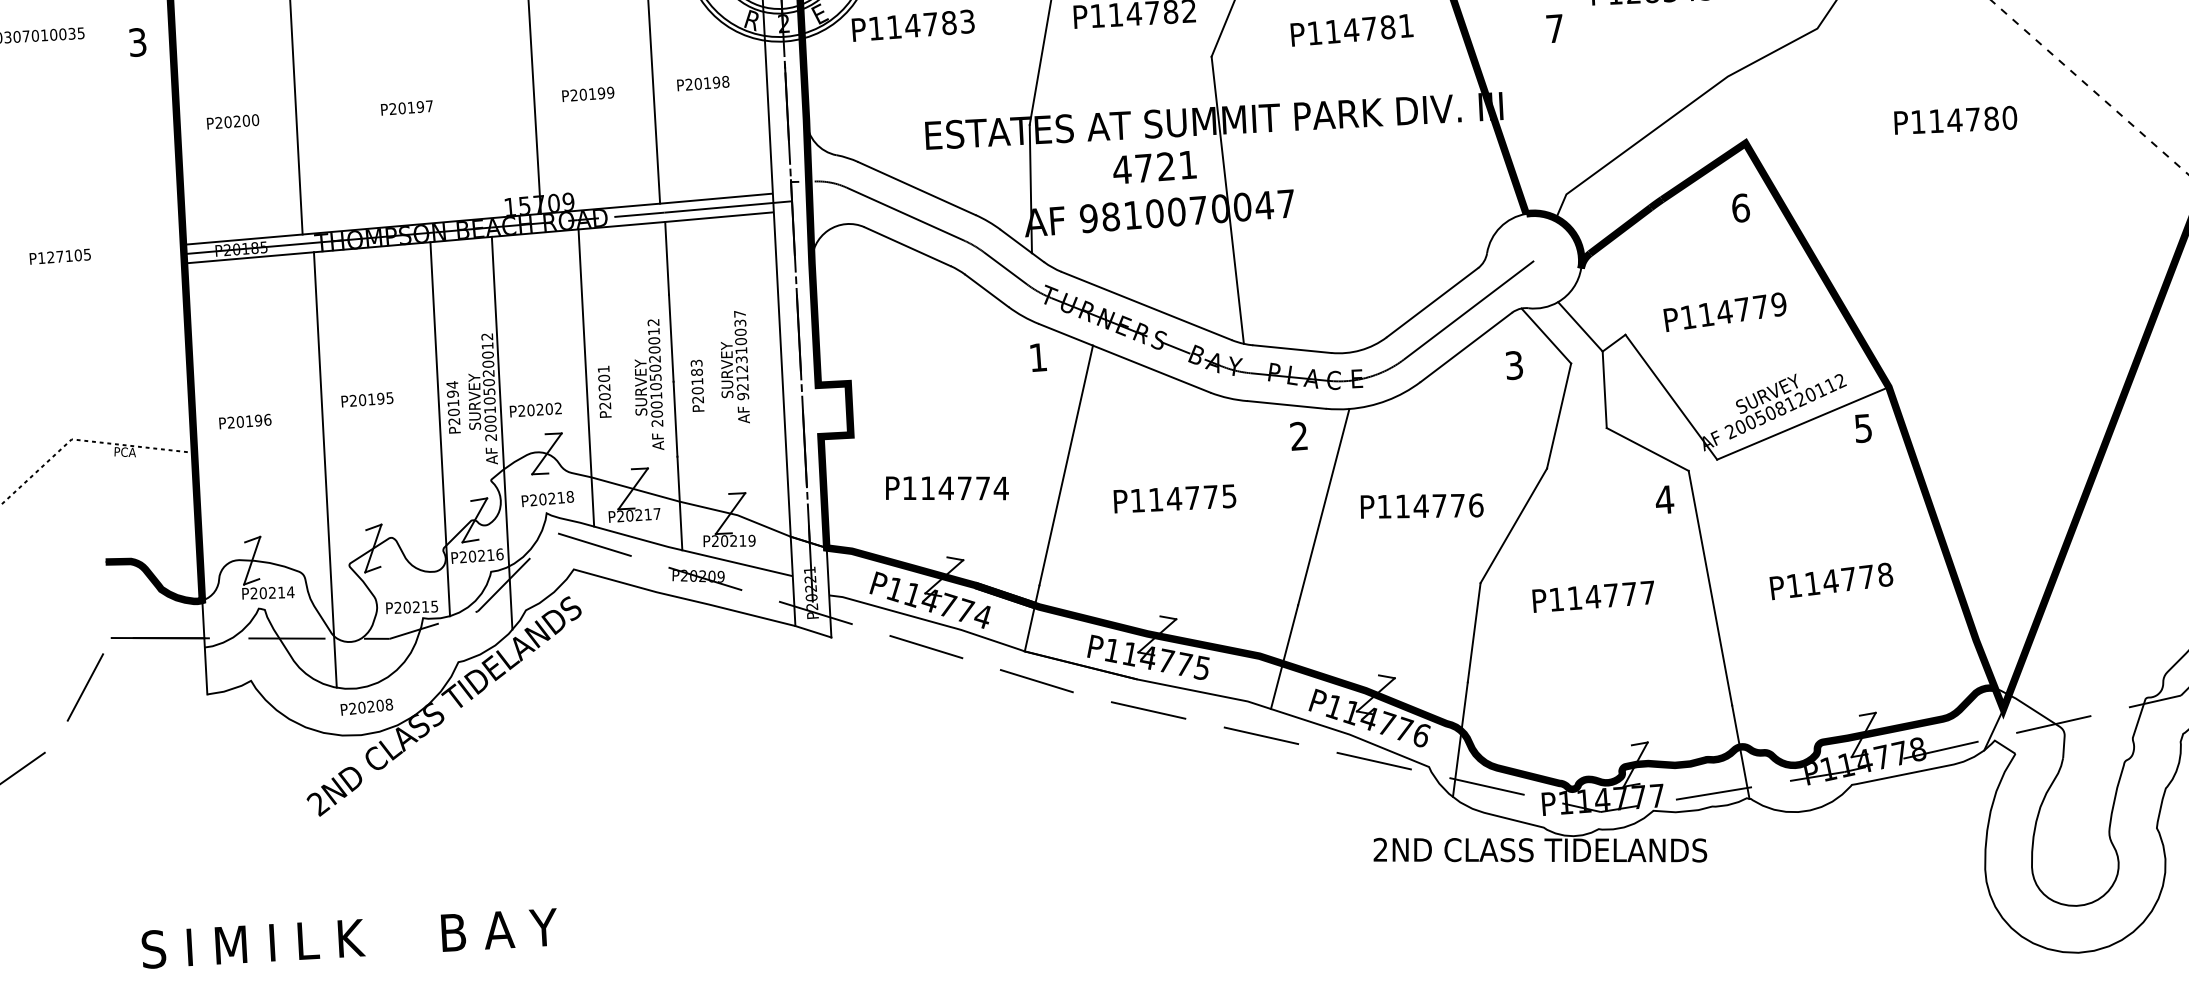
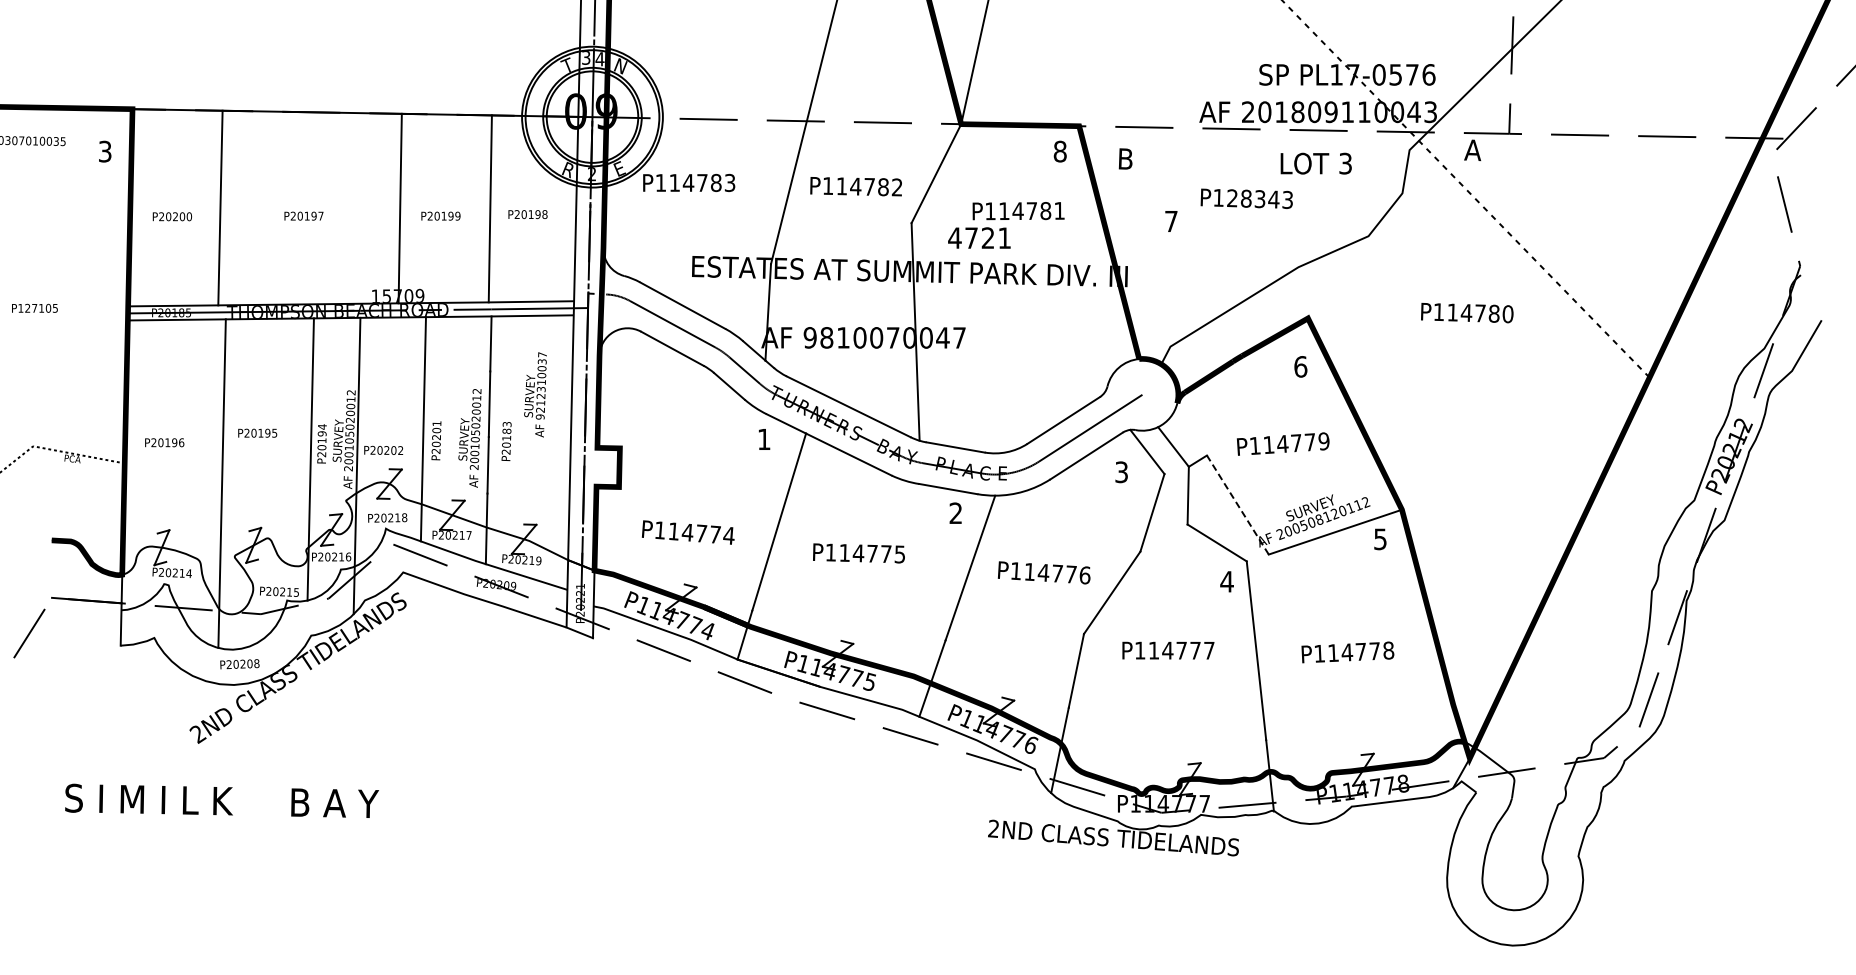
text: (1154, 166) -> (979, 237), moved
text: (734, 367) -> (535, 394), moved
line: (1670, 396) -> (1237, 504), solid -> dashed
text: (349, 937) -> (221, 800), moved

